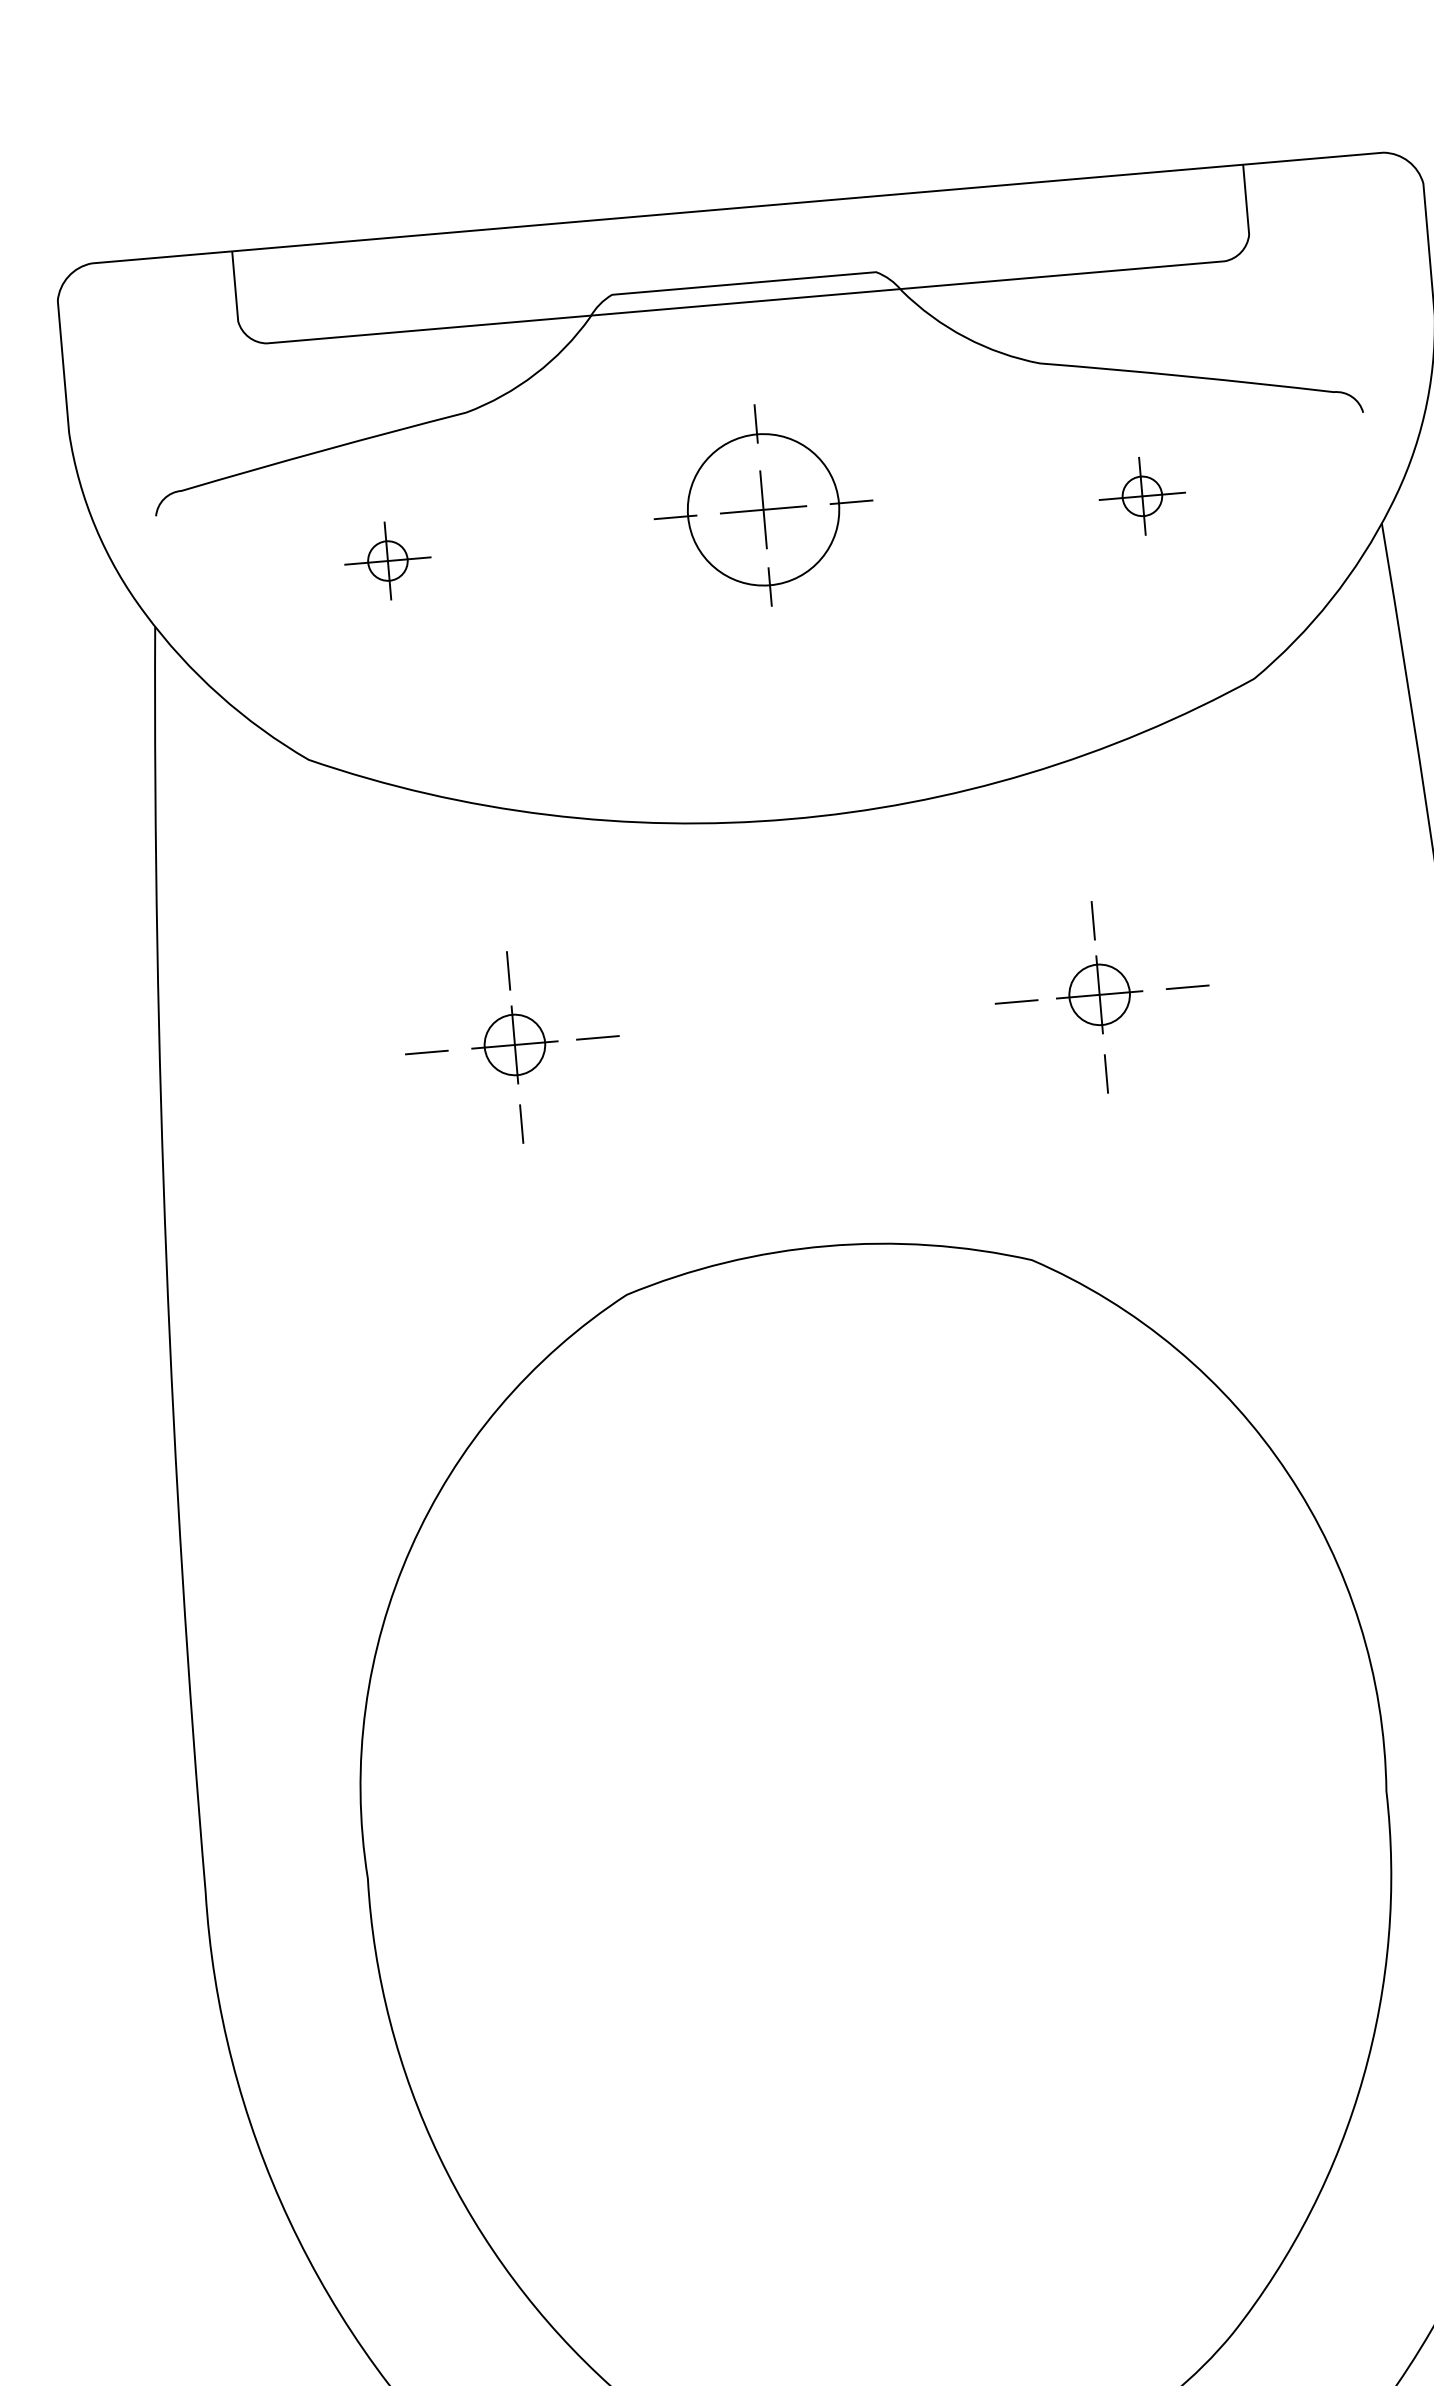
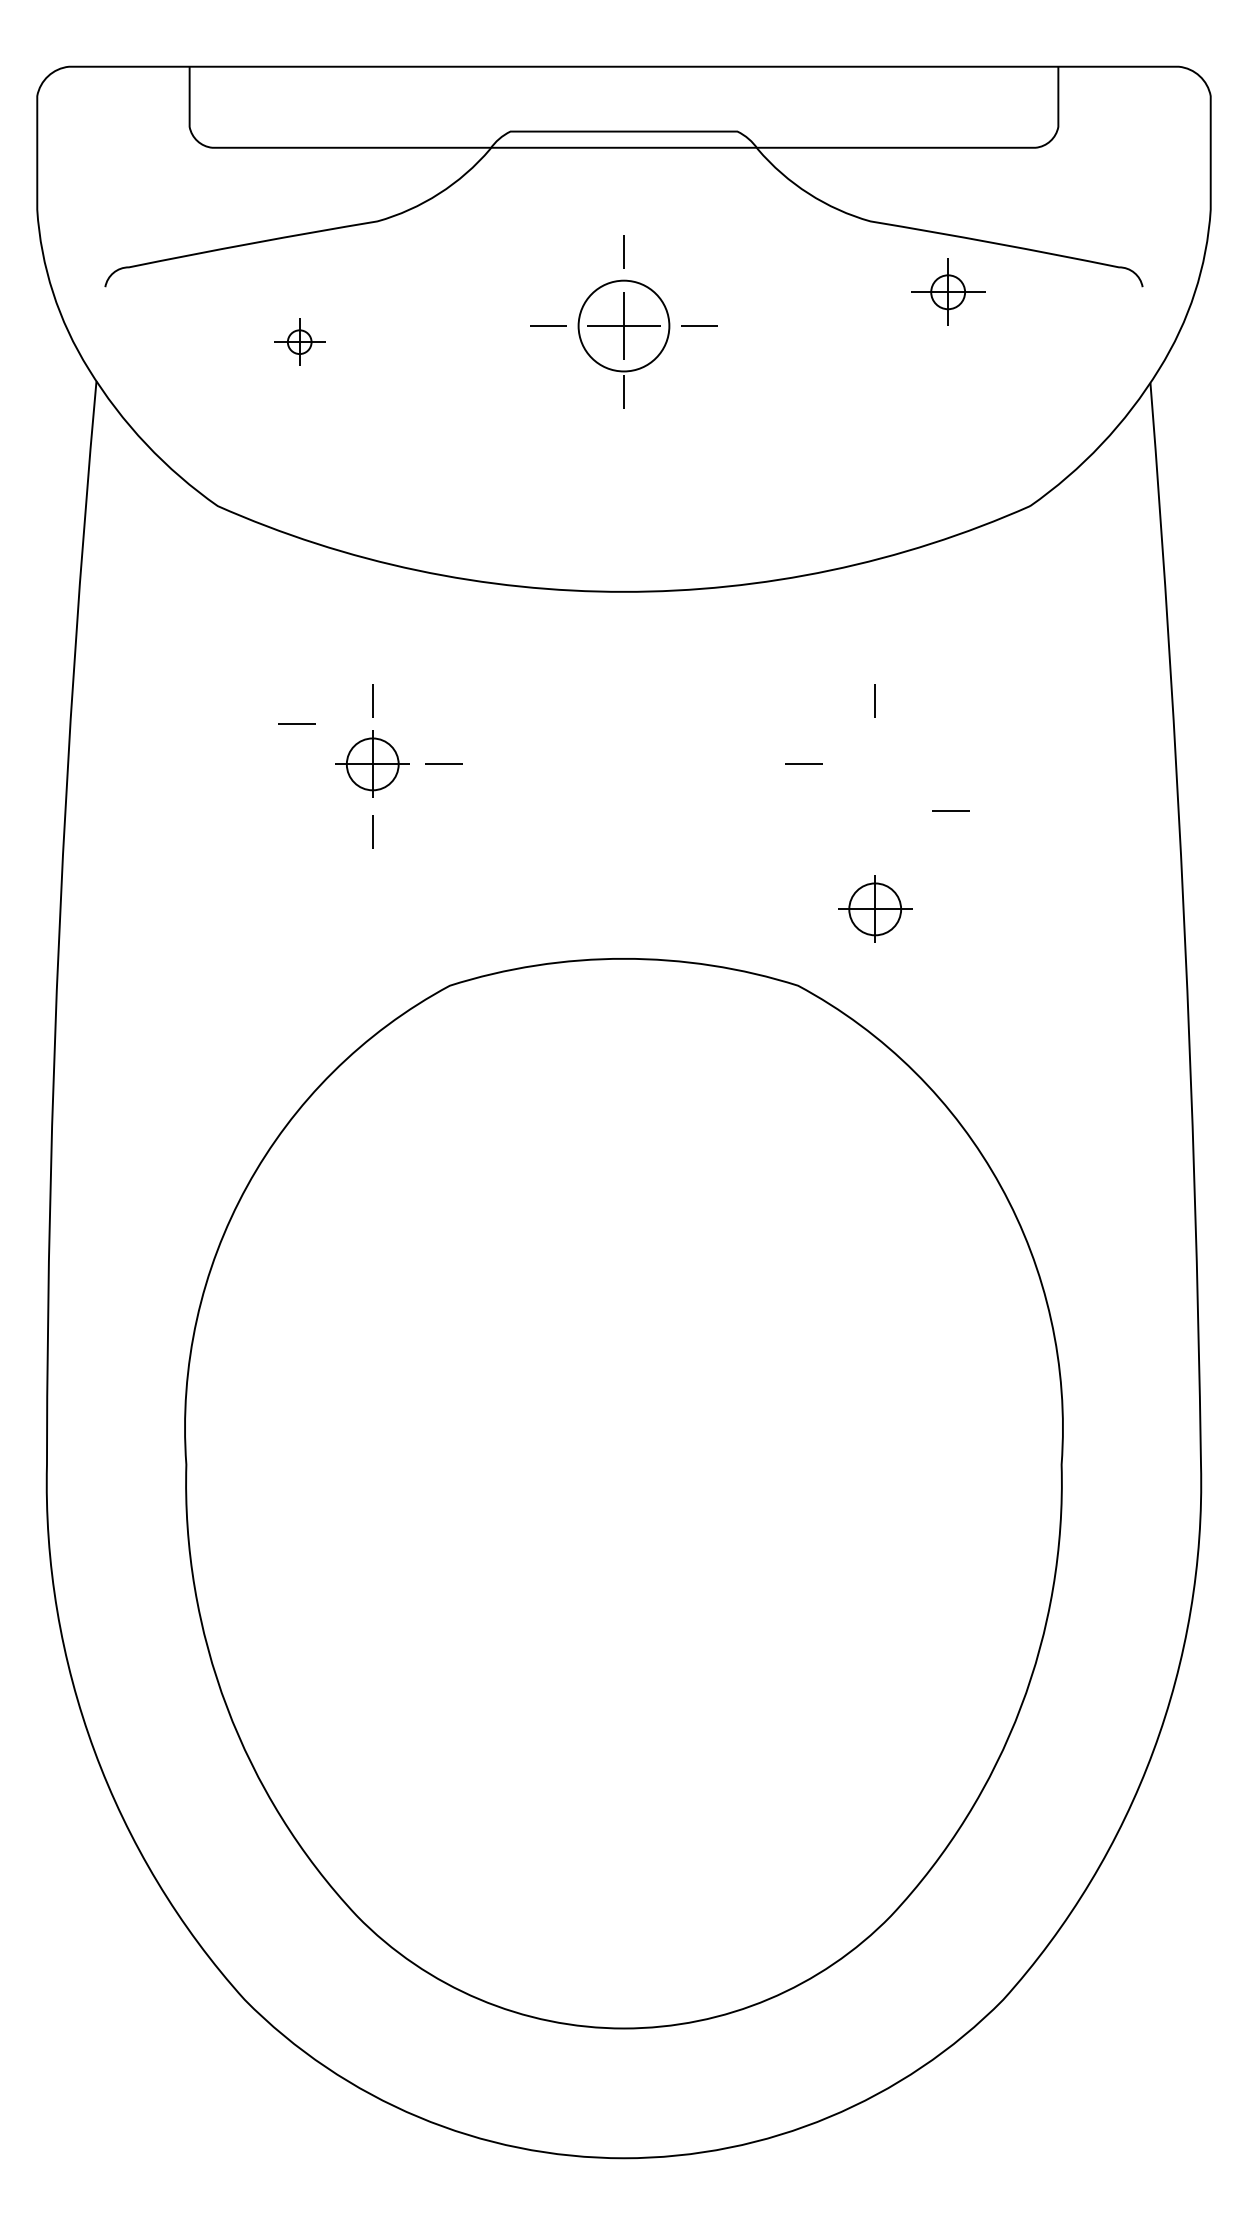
part: (1142, 495) -> (948, 291), moved
circle: (762, 509) -> (623, 325), size x0.7
part: (387, 560) -> (299, 341), size x0.7
line: (1187, 986) -> (950, 810), moved
part: (1099, 993) -> (875, 908), moved
line: (426, 1051) -> (296, 723), moved
line: (1105, 1073) -> (874, 831), removed

